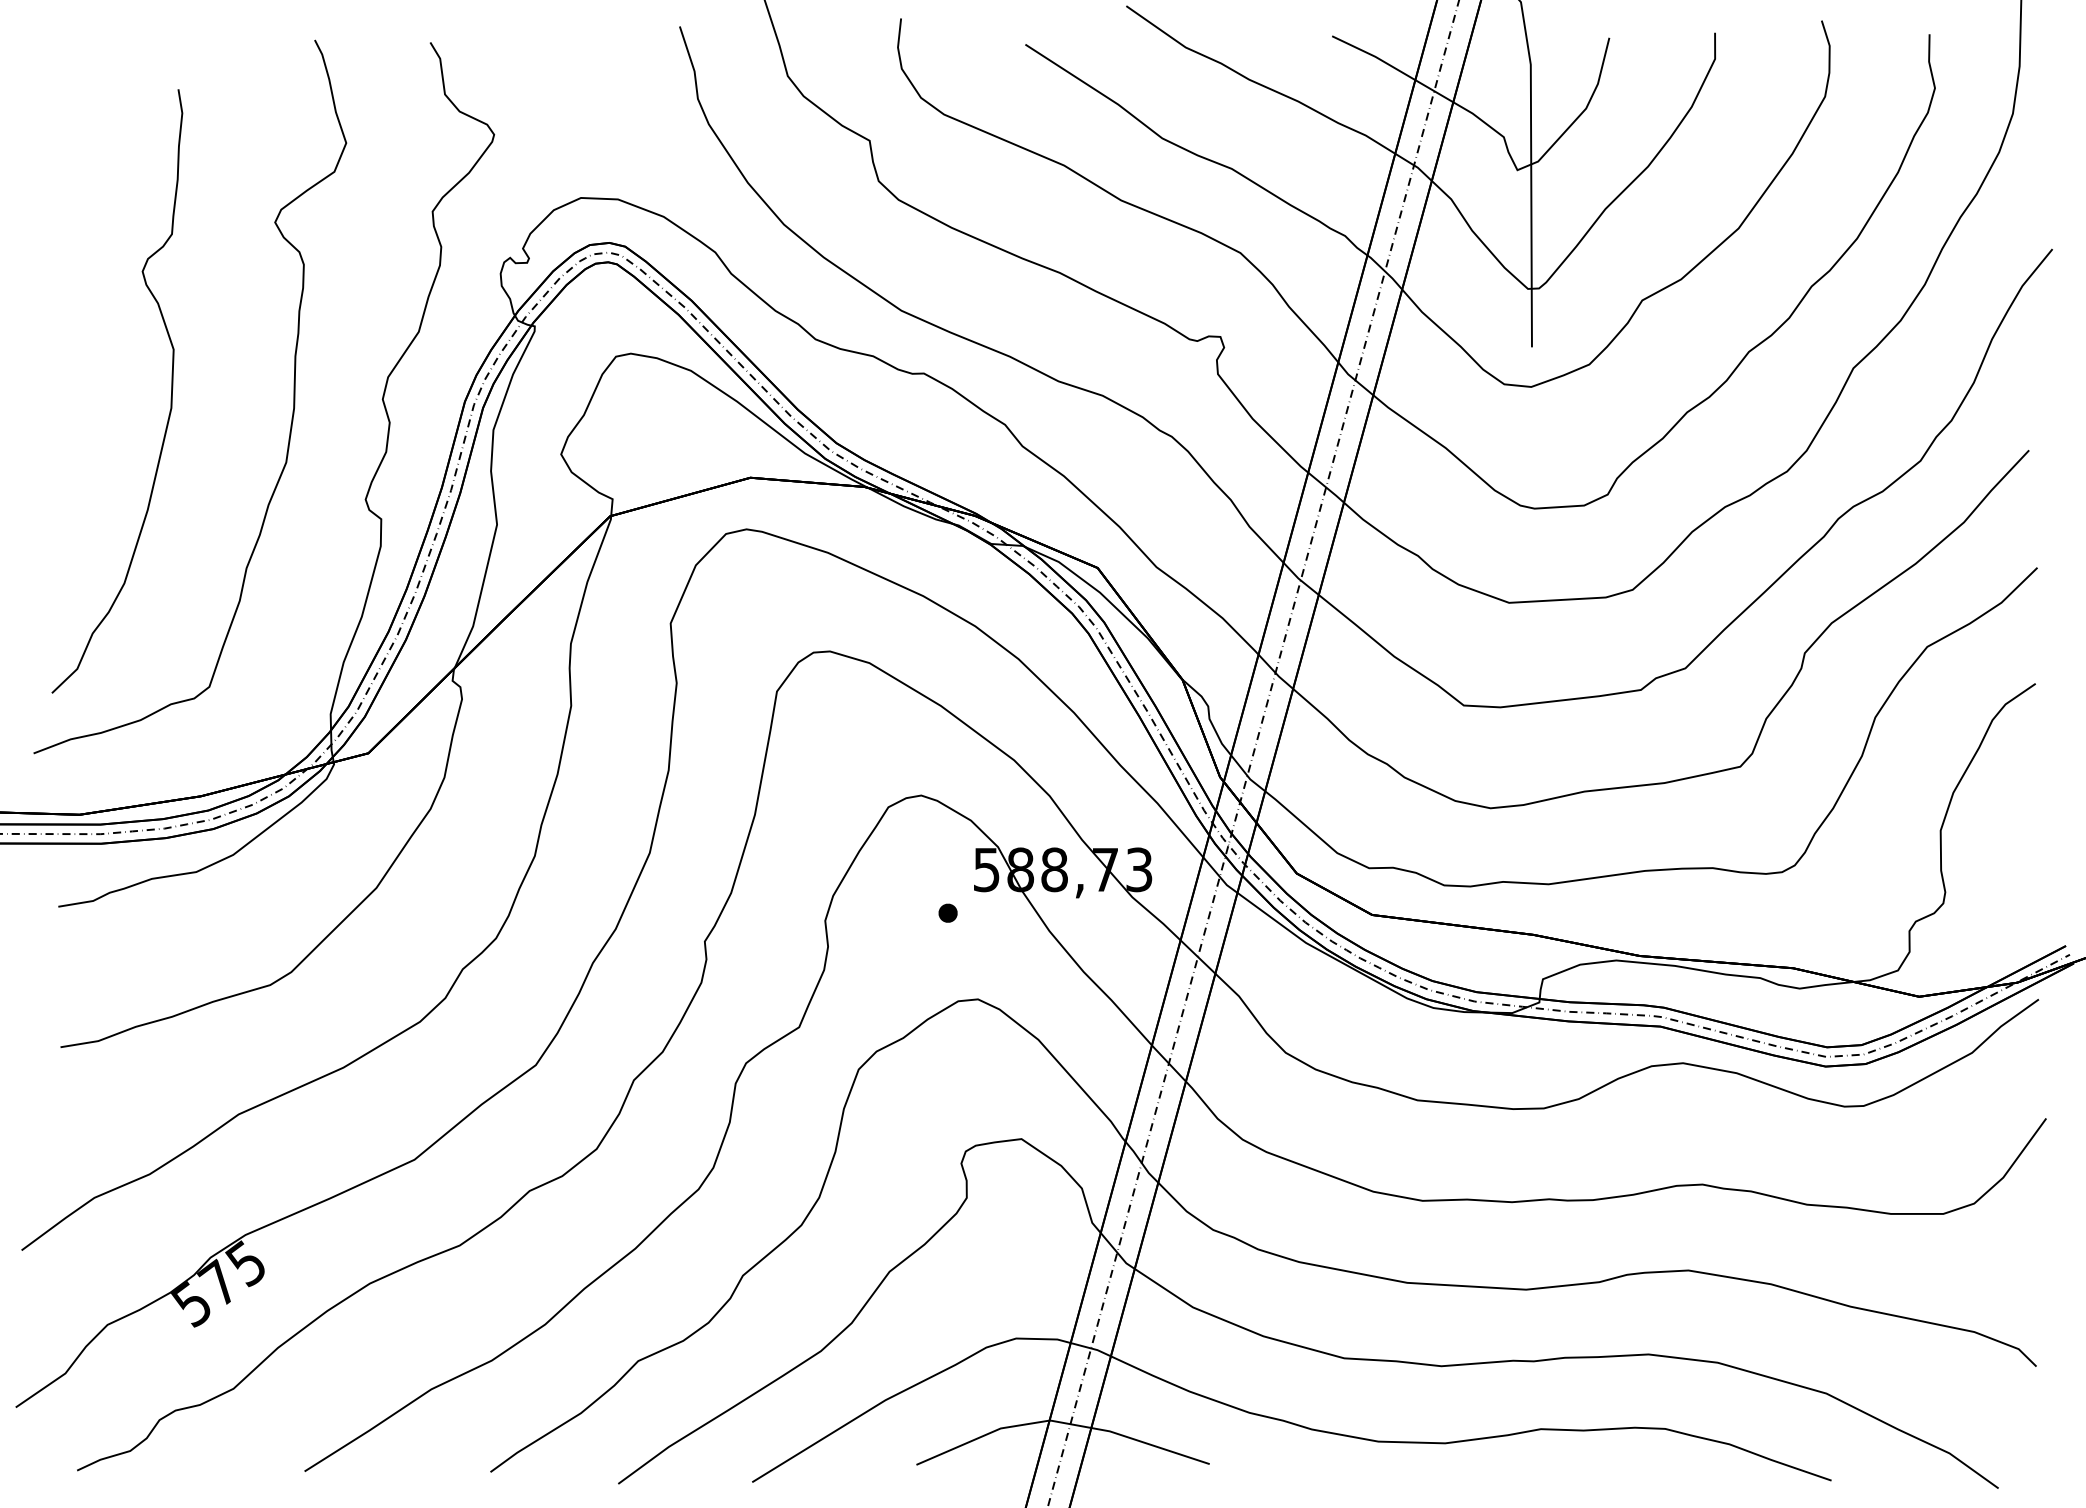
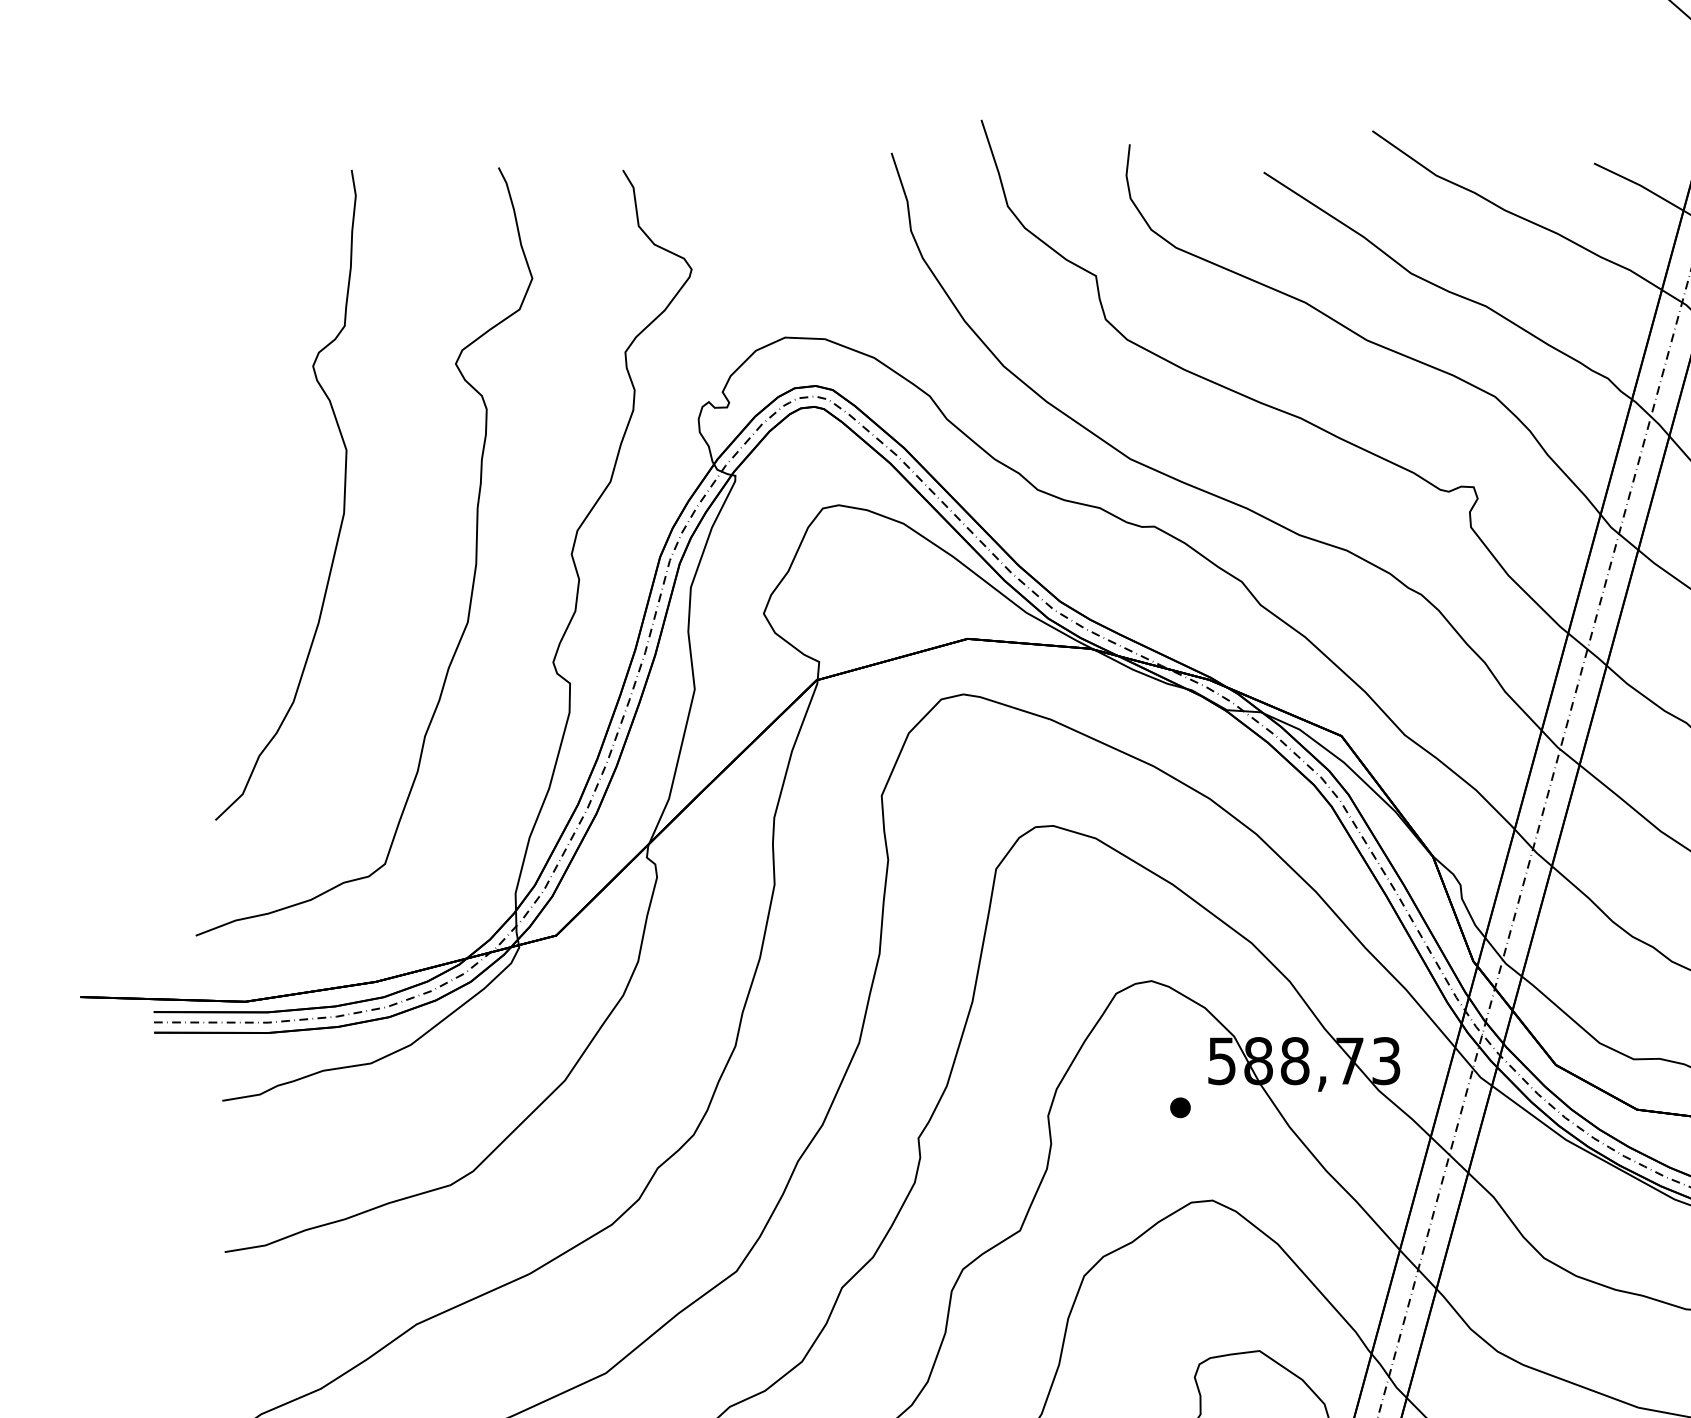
curve: (170, 397) -> (343, 501), moved

